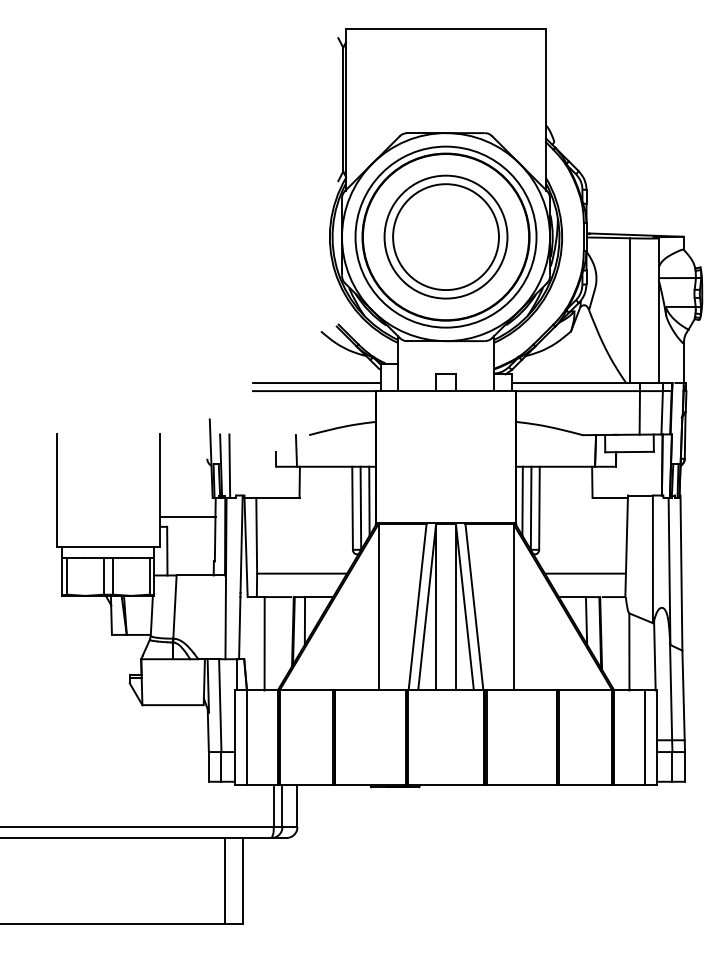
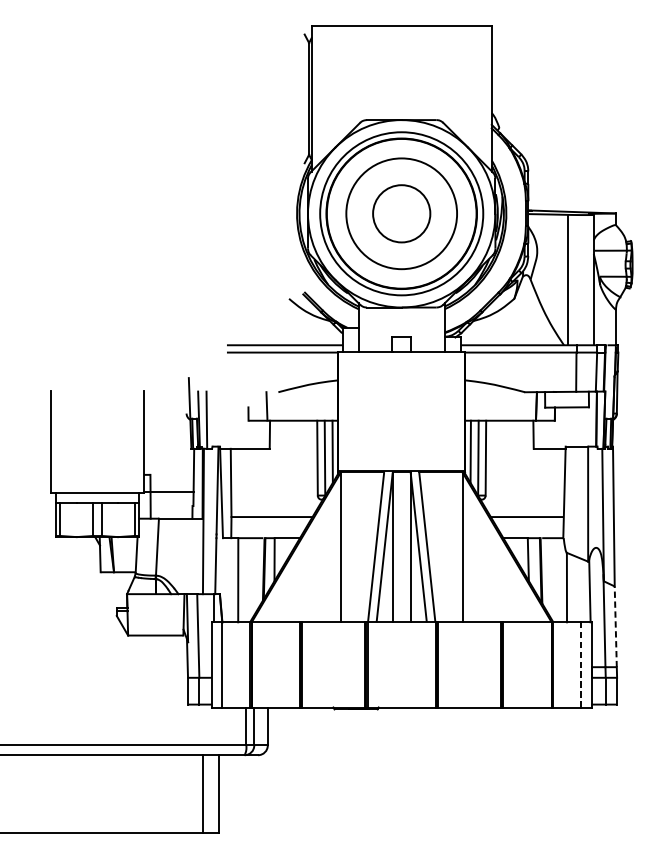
circle: (445, 237) -> (401, 214), size x0.6
line: (187, 517) -> (168, 492), moved
line: (683, 695) -> (615, 626), solid -> dashed
line: (645, 737) -> (581, 664), solid -> dashed

